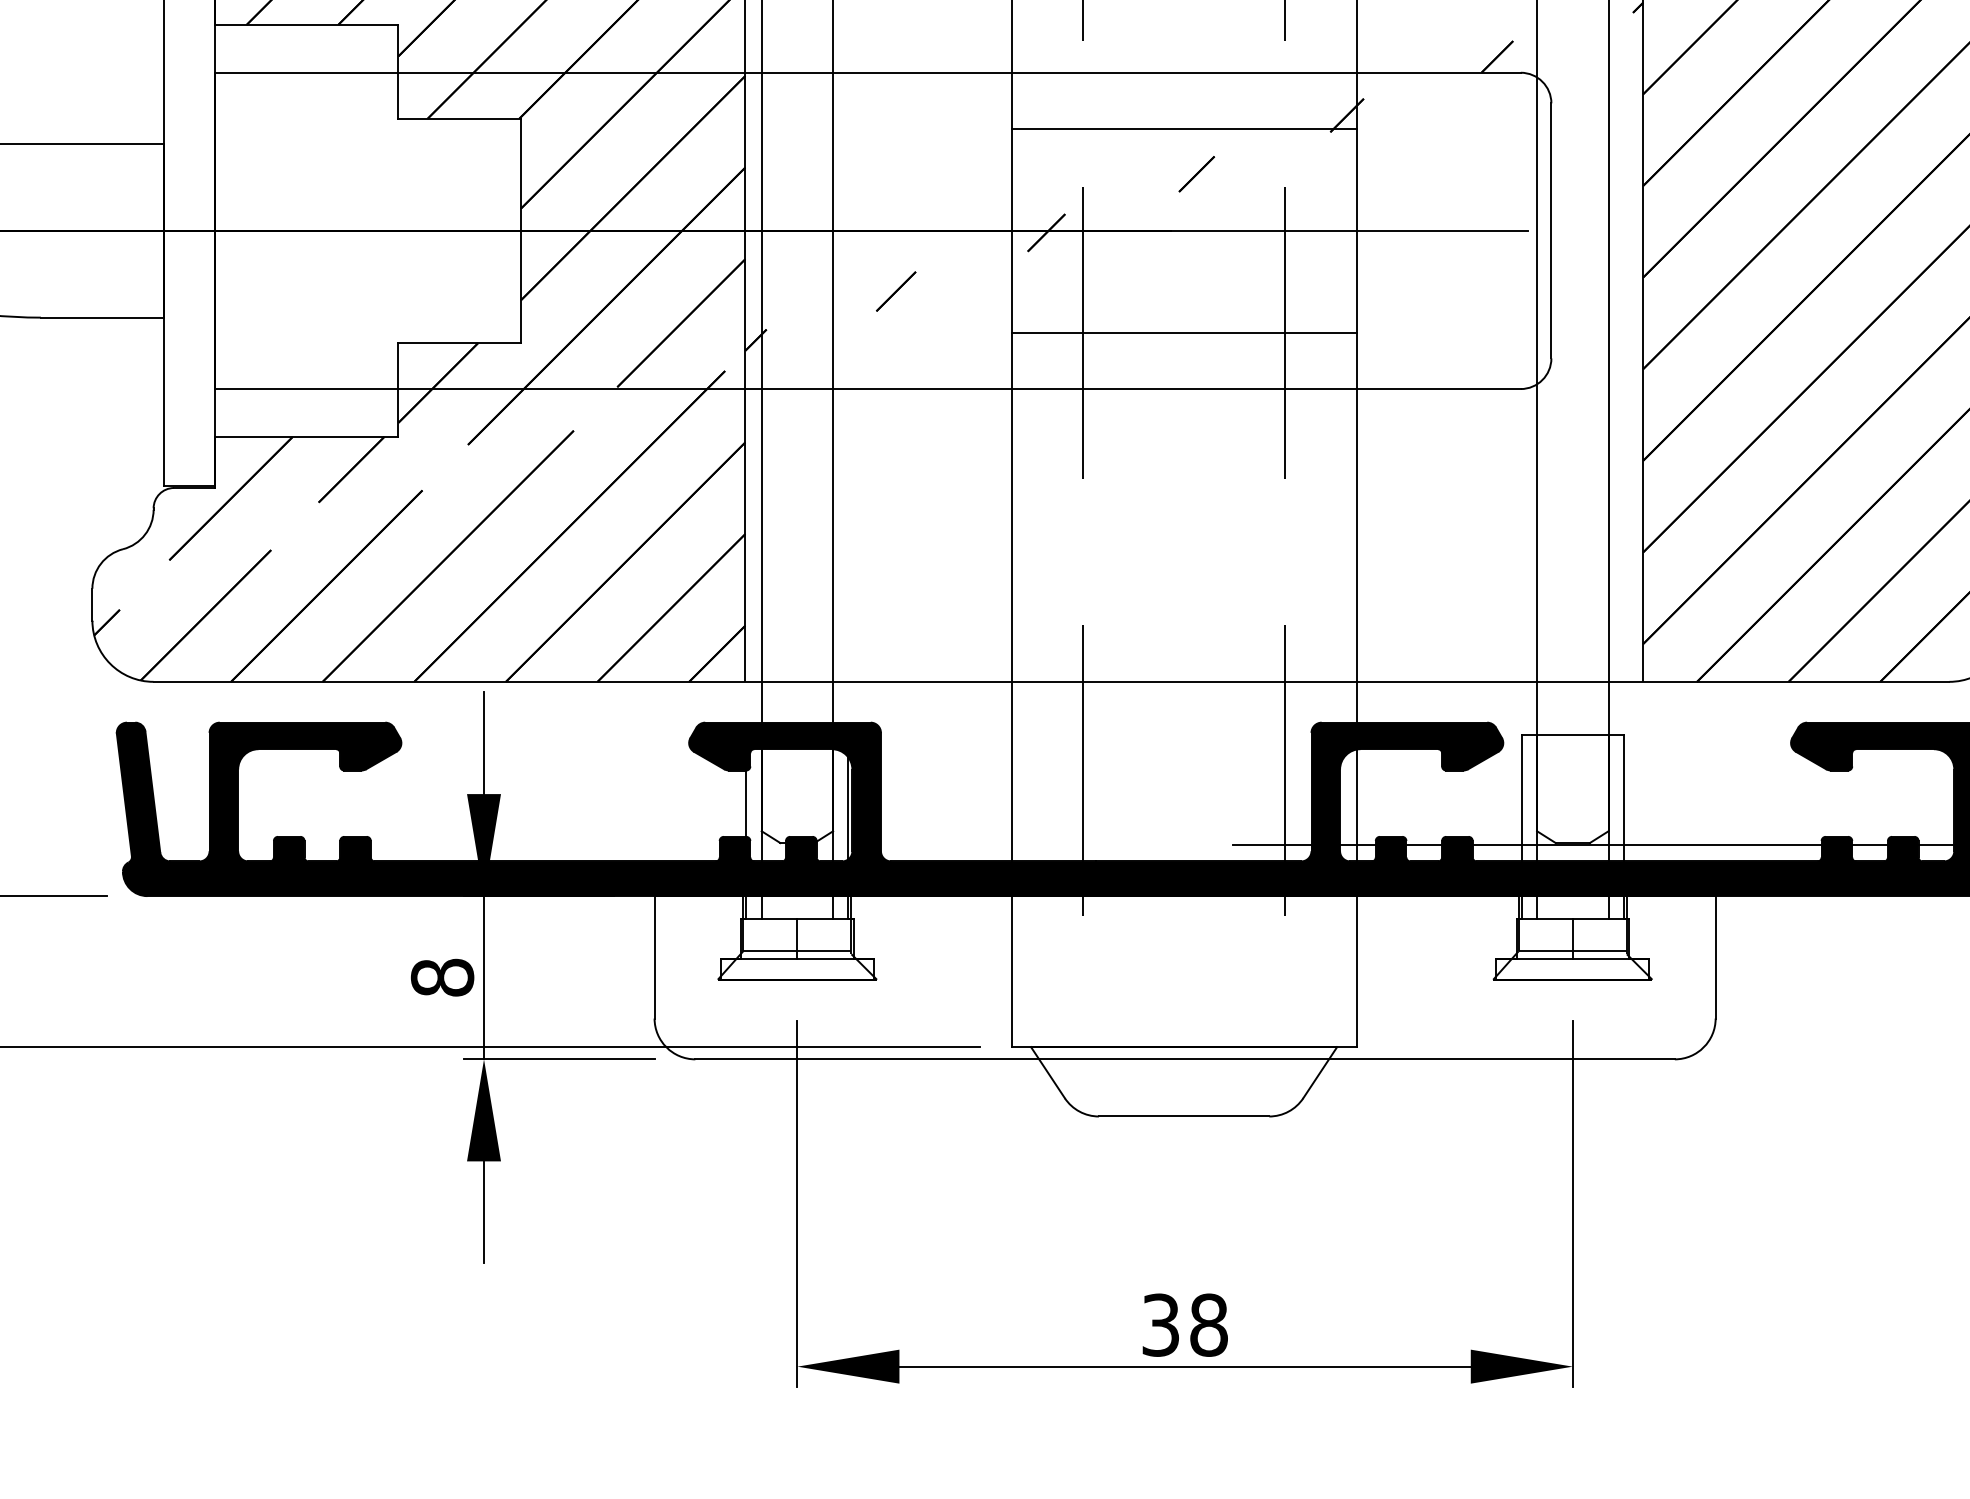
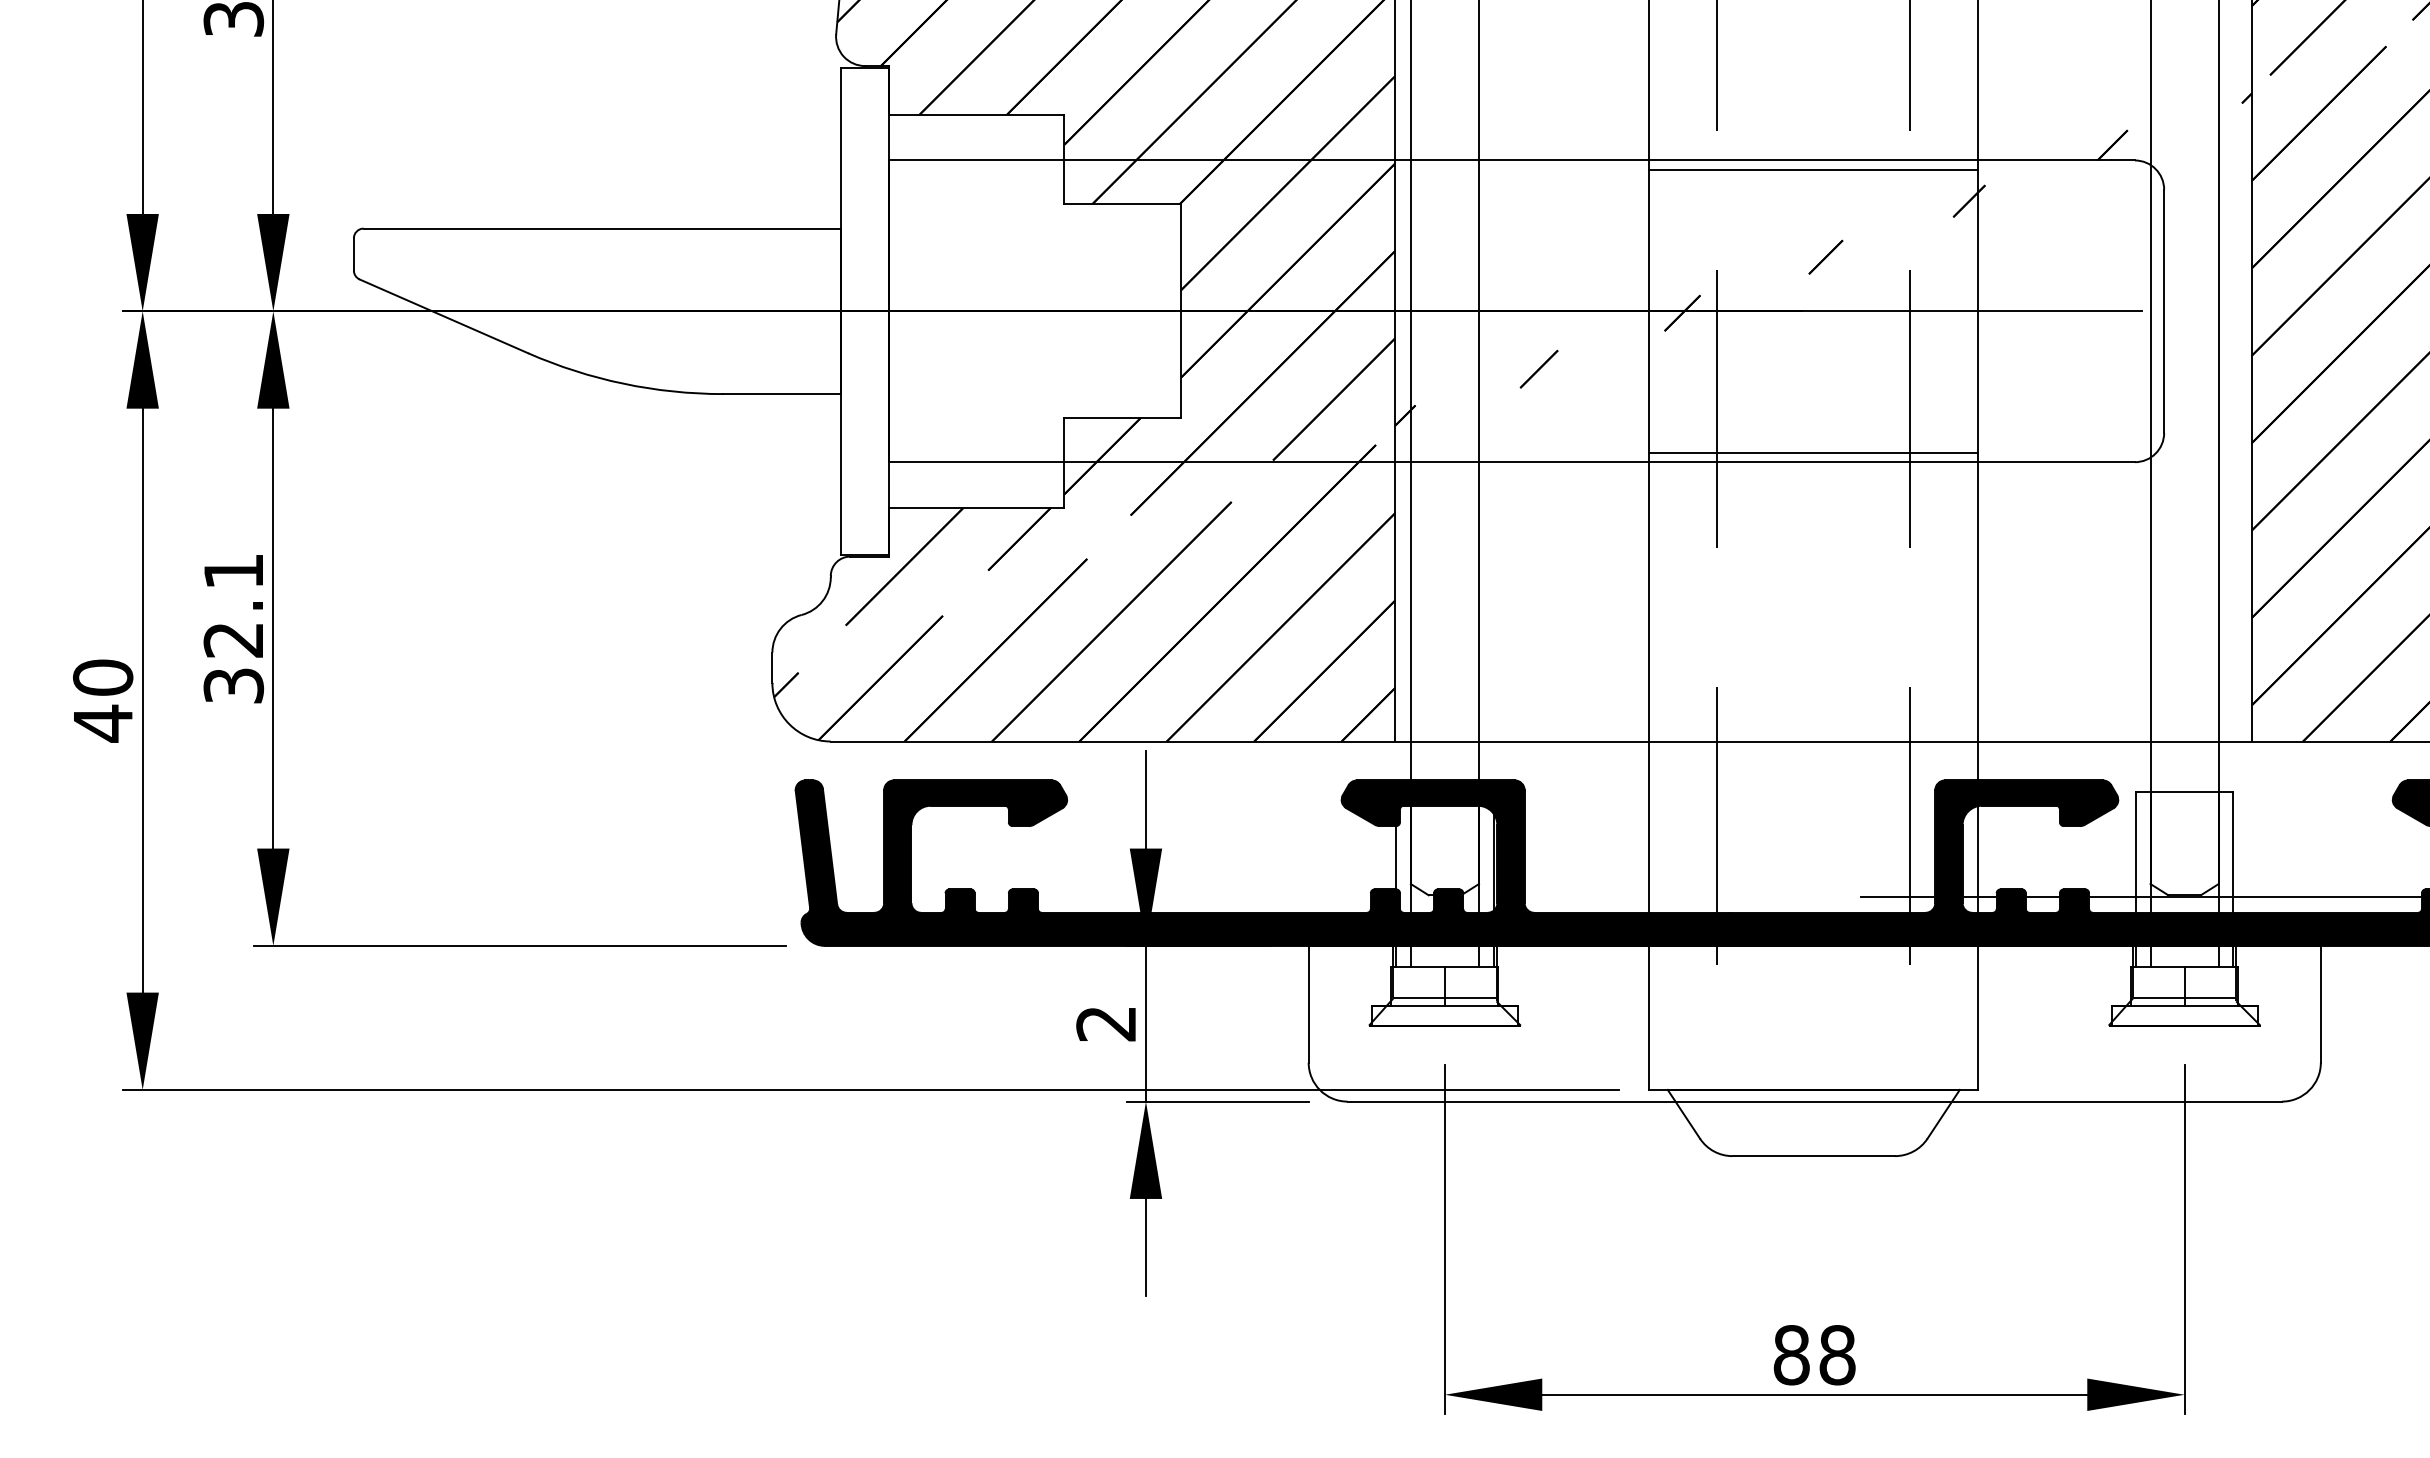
line: (1183, 129) -> (1813, 170), moved
line: (1183, 332) -> (1813, 452), moved
text: (442, 977) -> (1106, 1023), 8 -> 2
text: (1160, 1325) -> (1791, 1355), 38 -> 88

